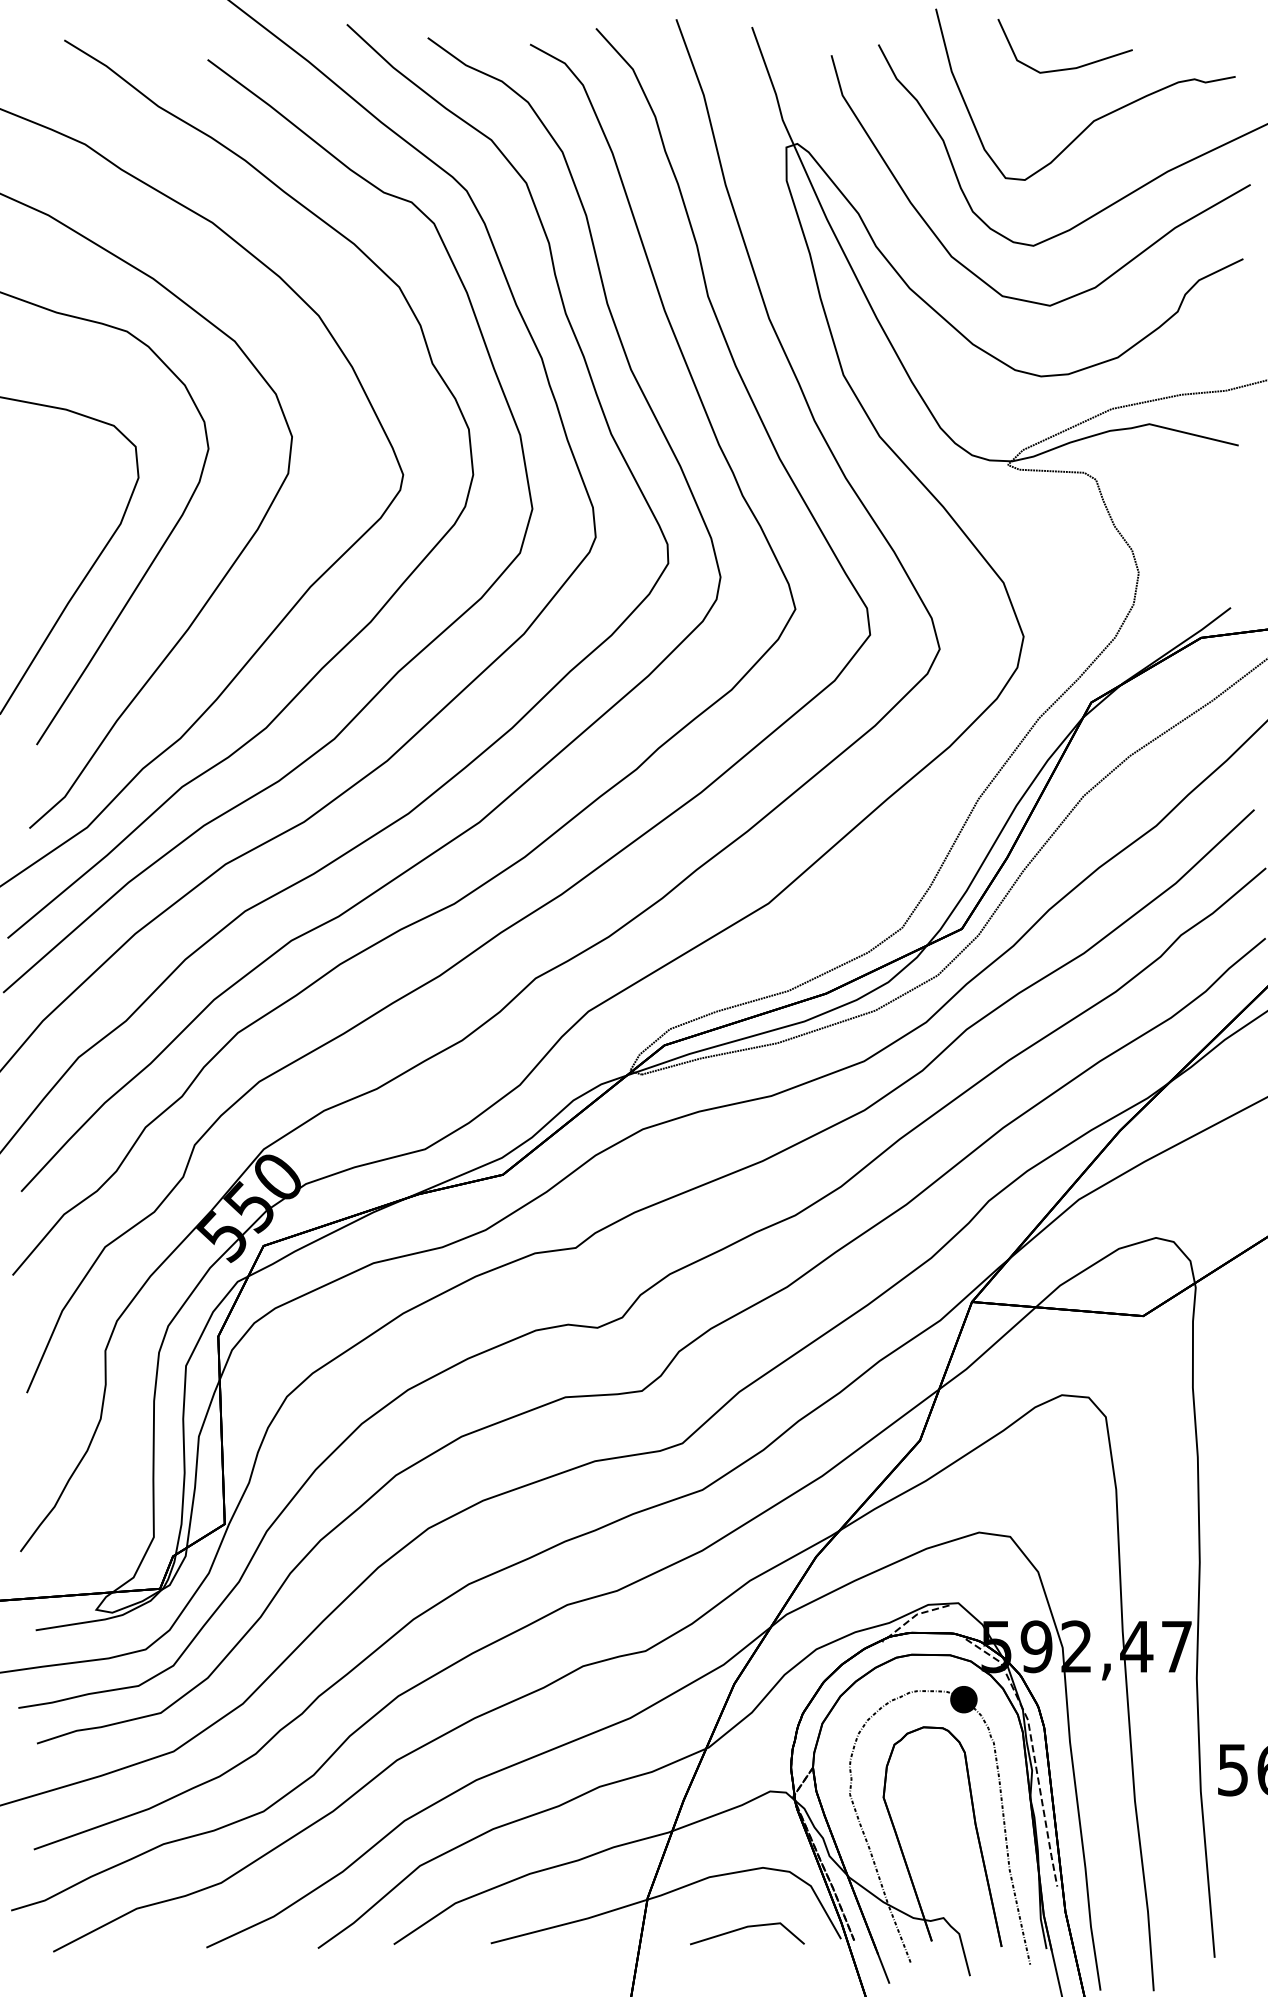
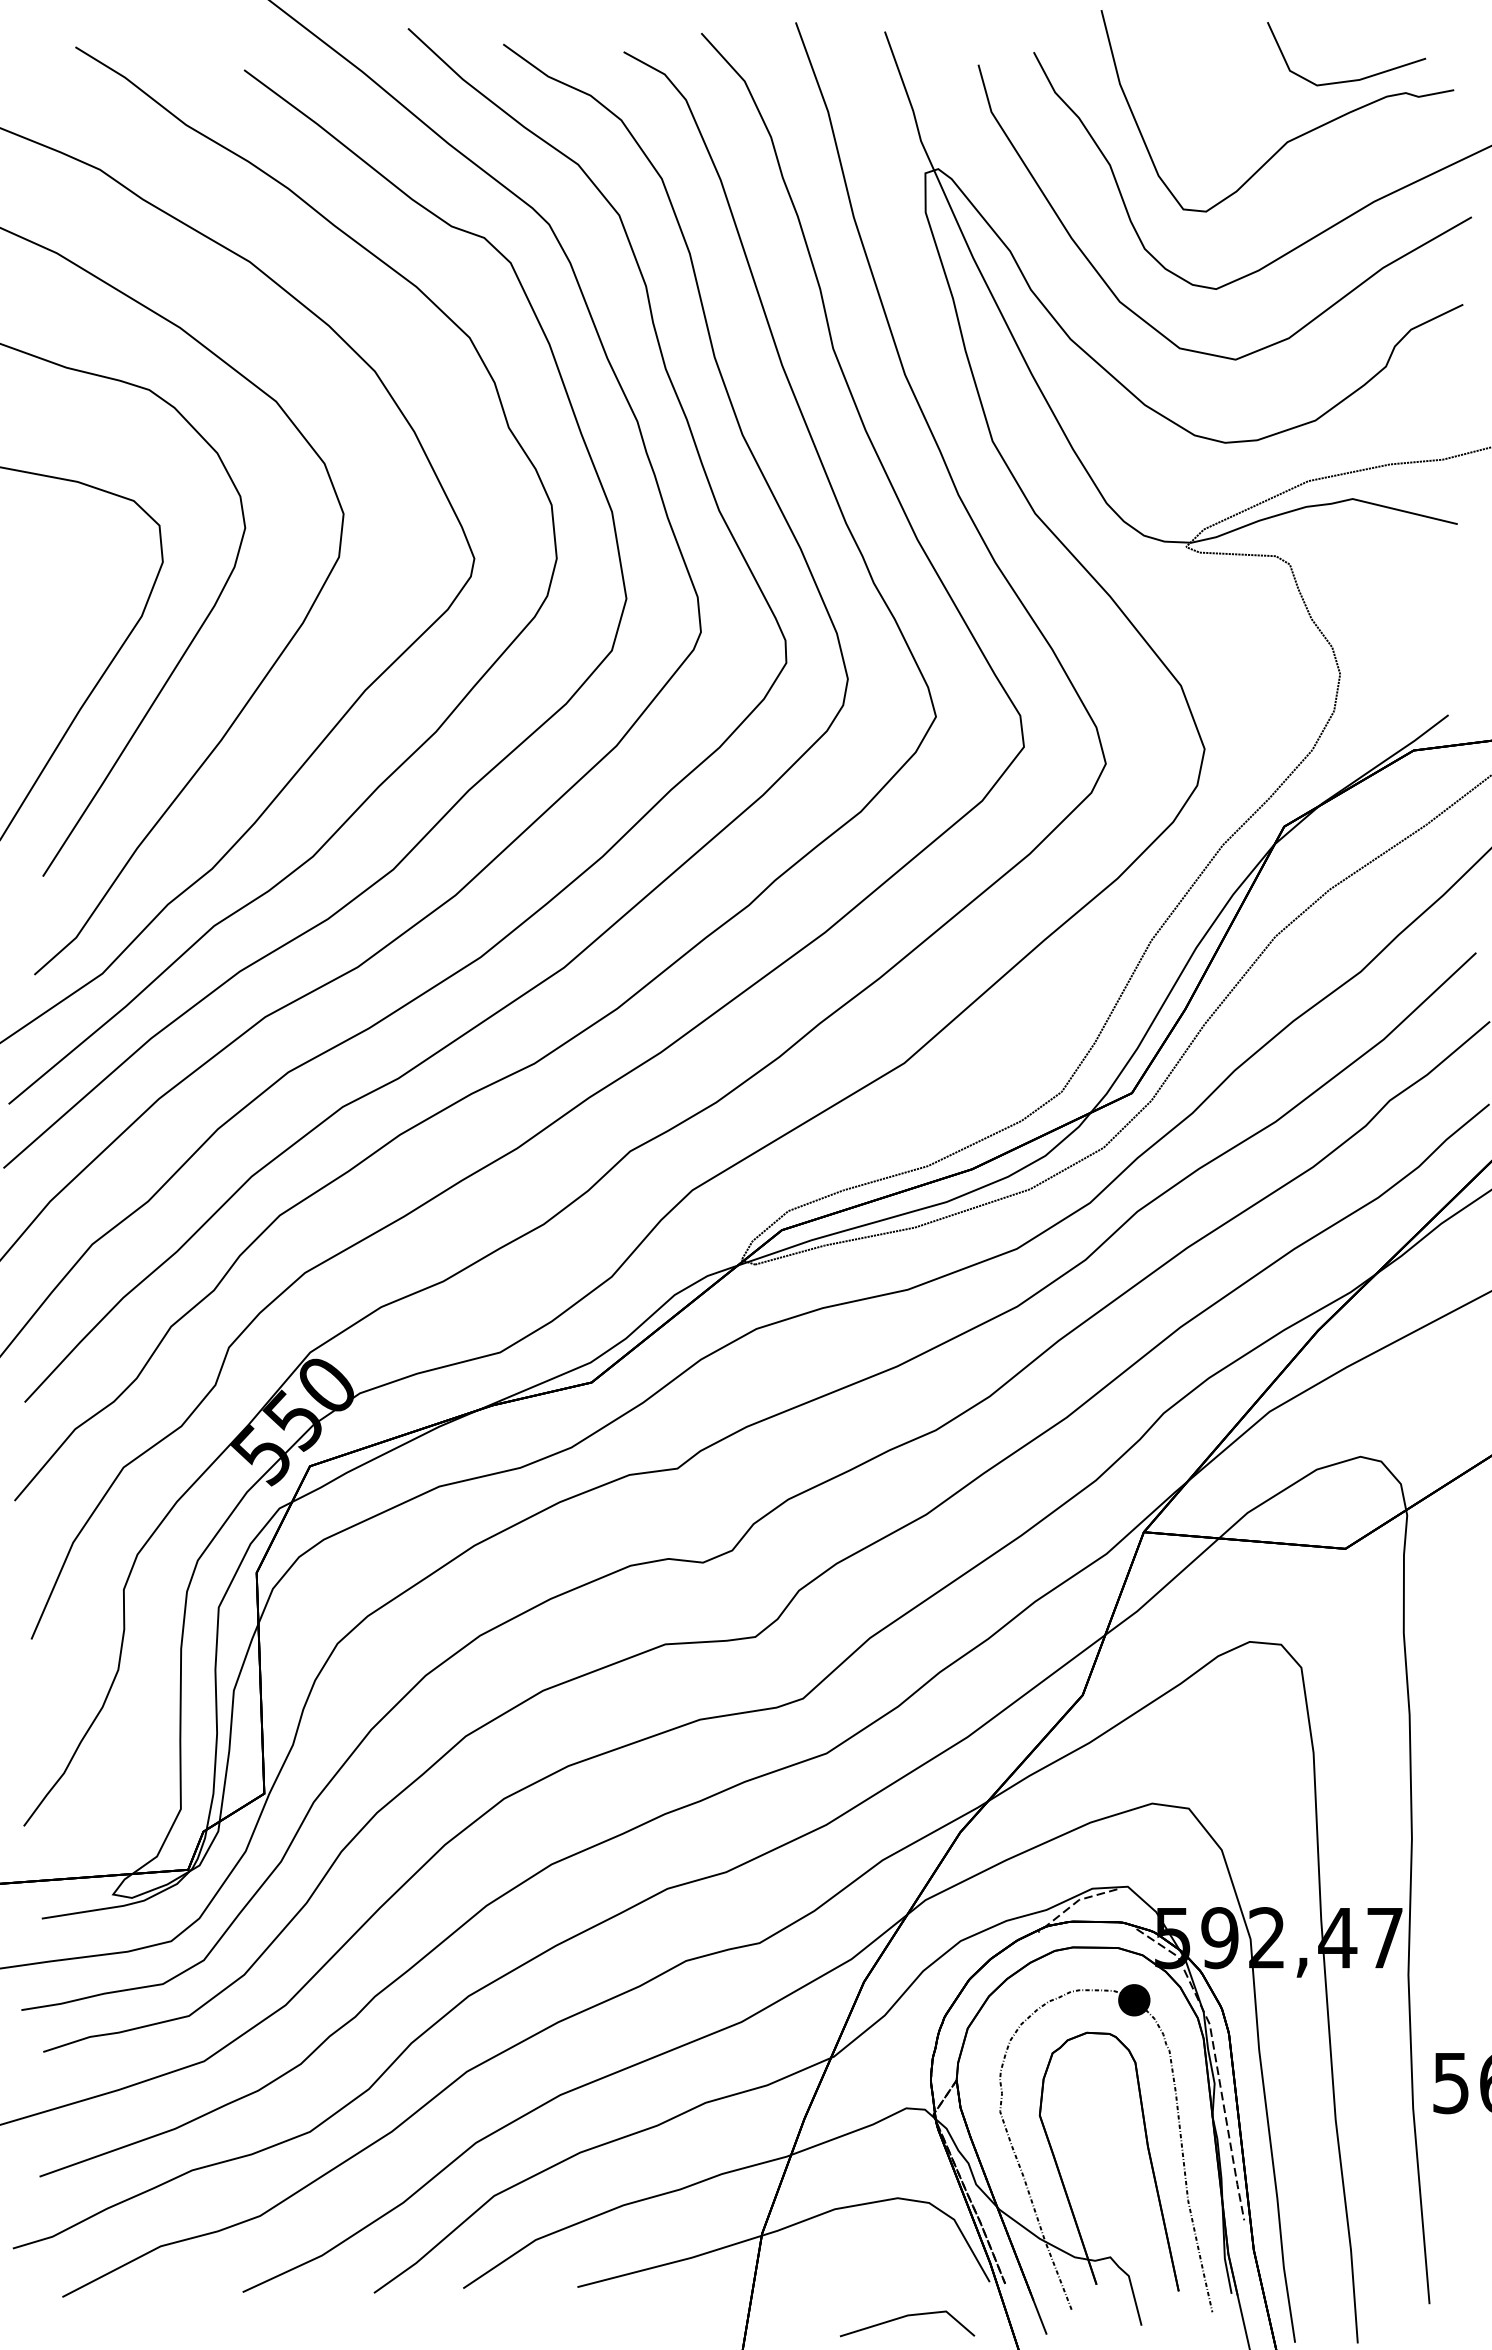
line: (1070, 67) -> (1352, 79), moved
line: (745, 1928) -> (905, 2317), moved

